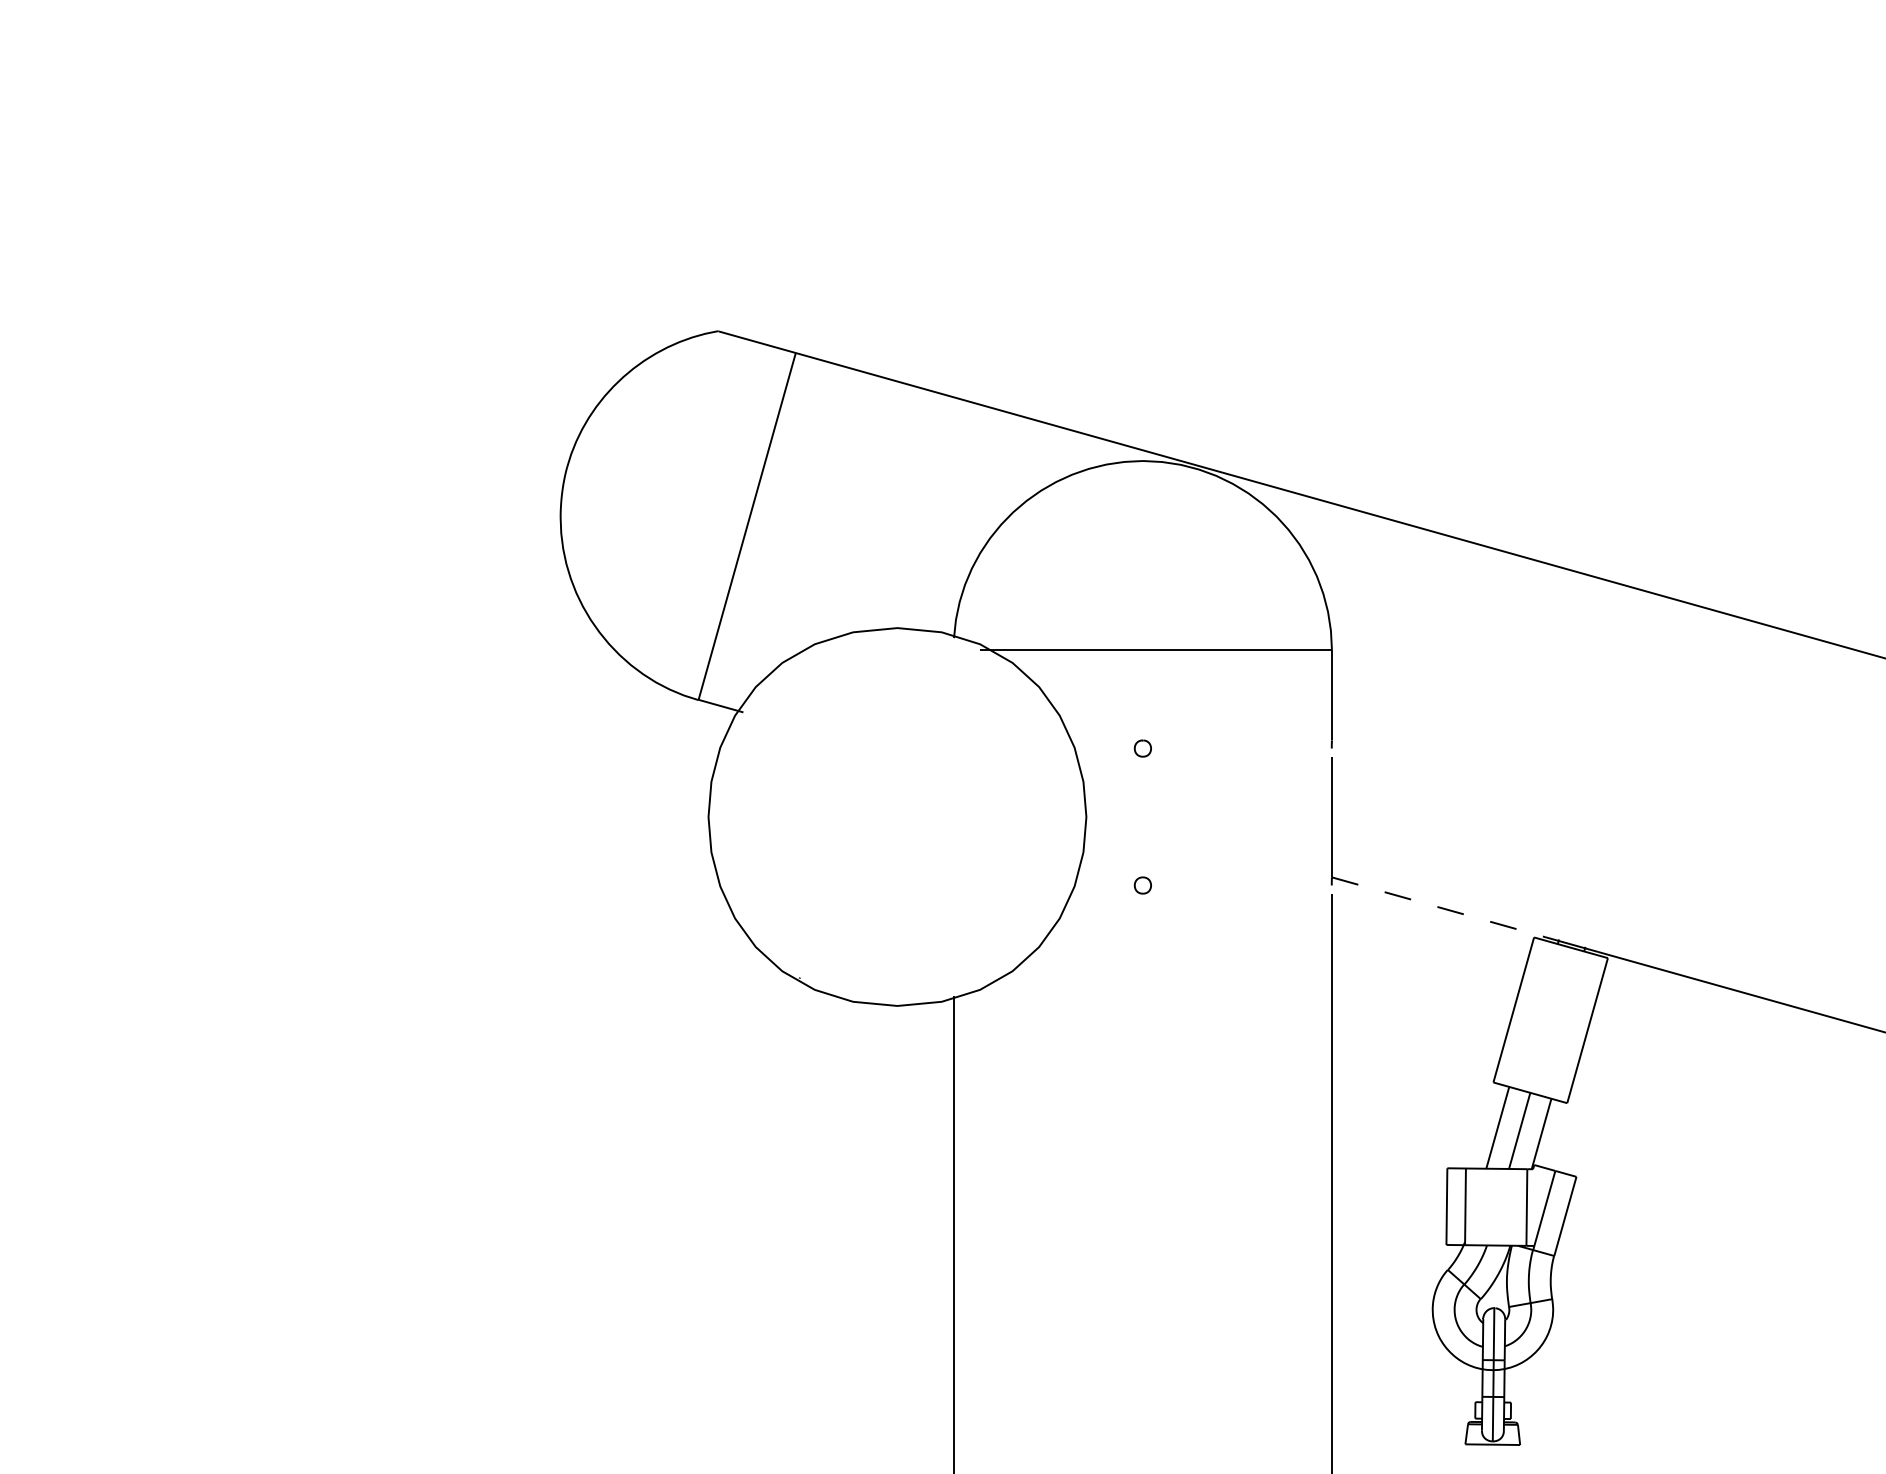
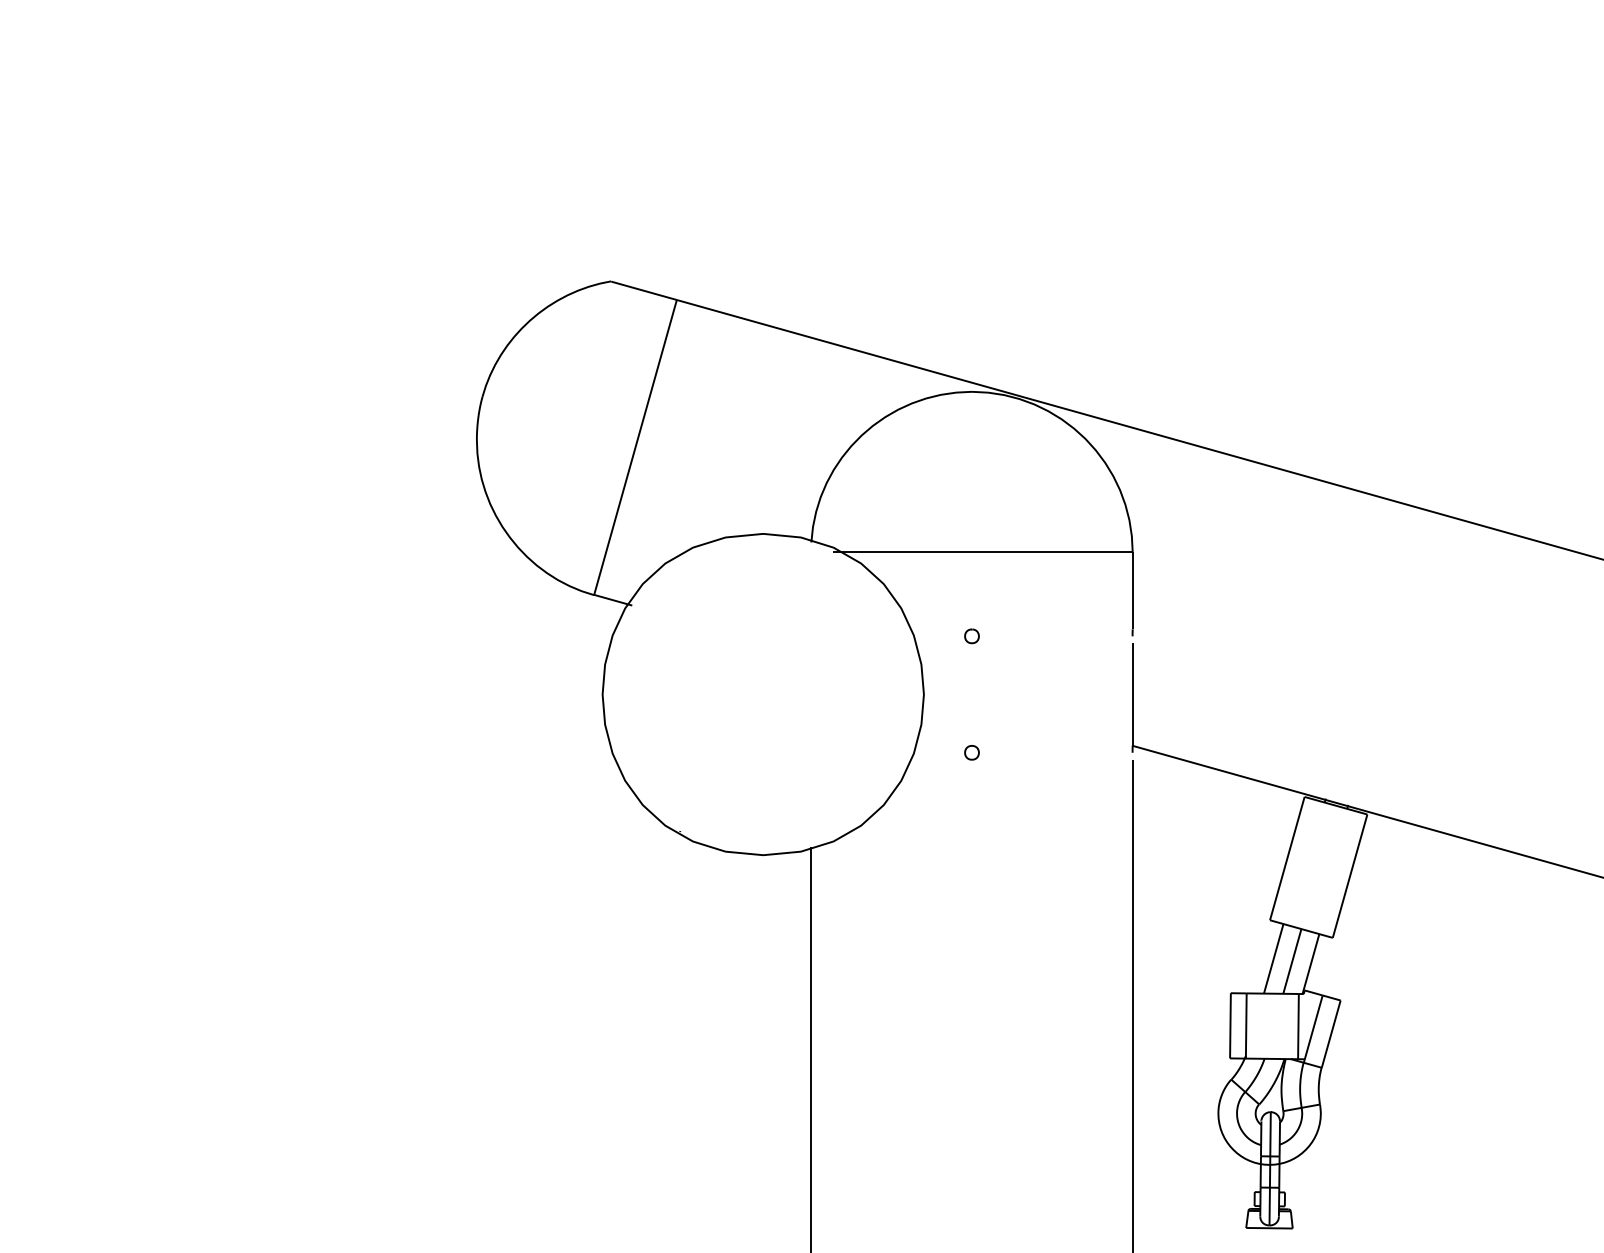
line: (1438, 907) -> (1223, 771), dashed -> solid

